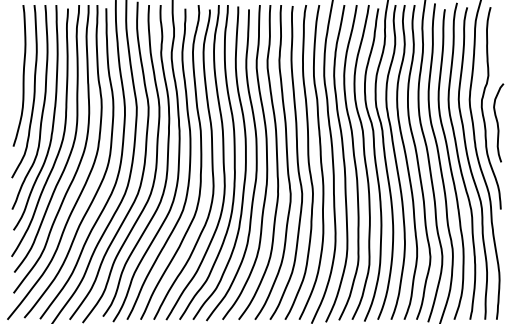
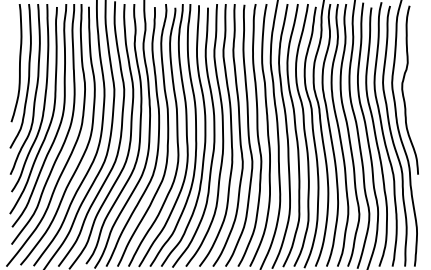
curve: (498, 122) -> (416, 102), removed

